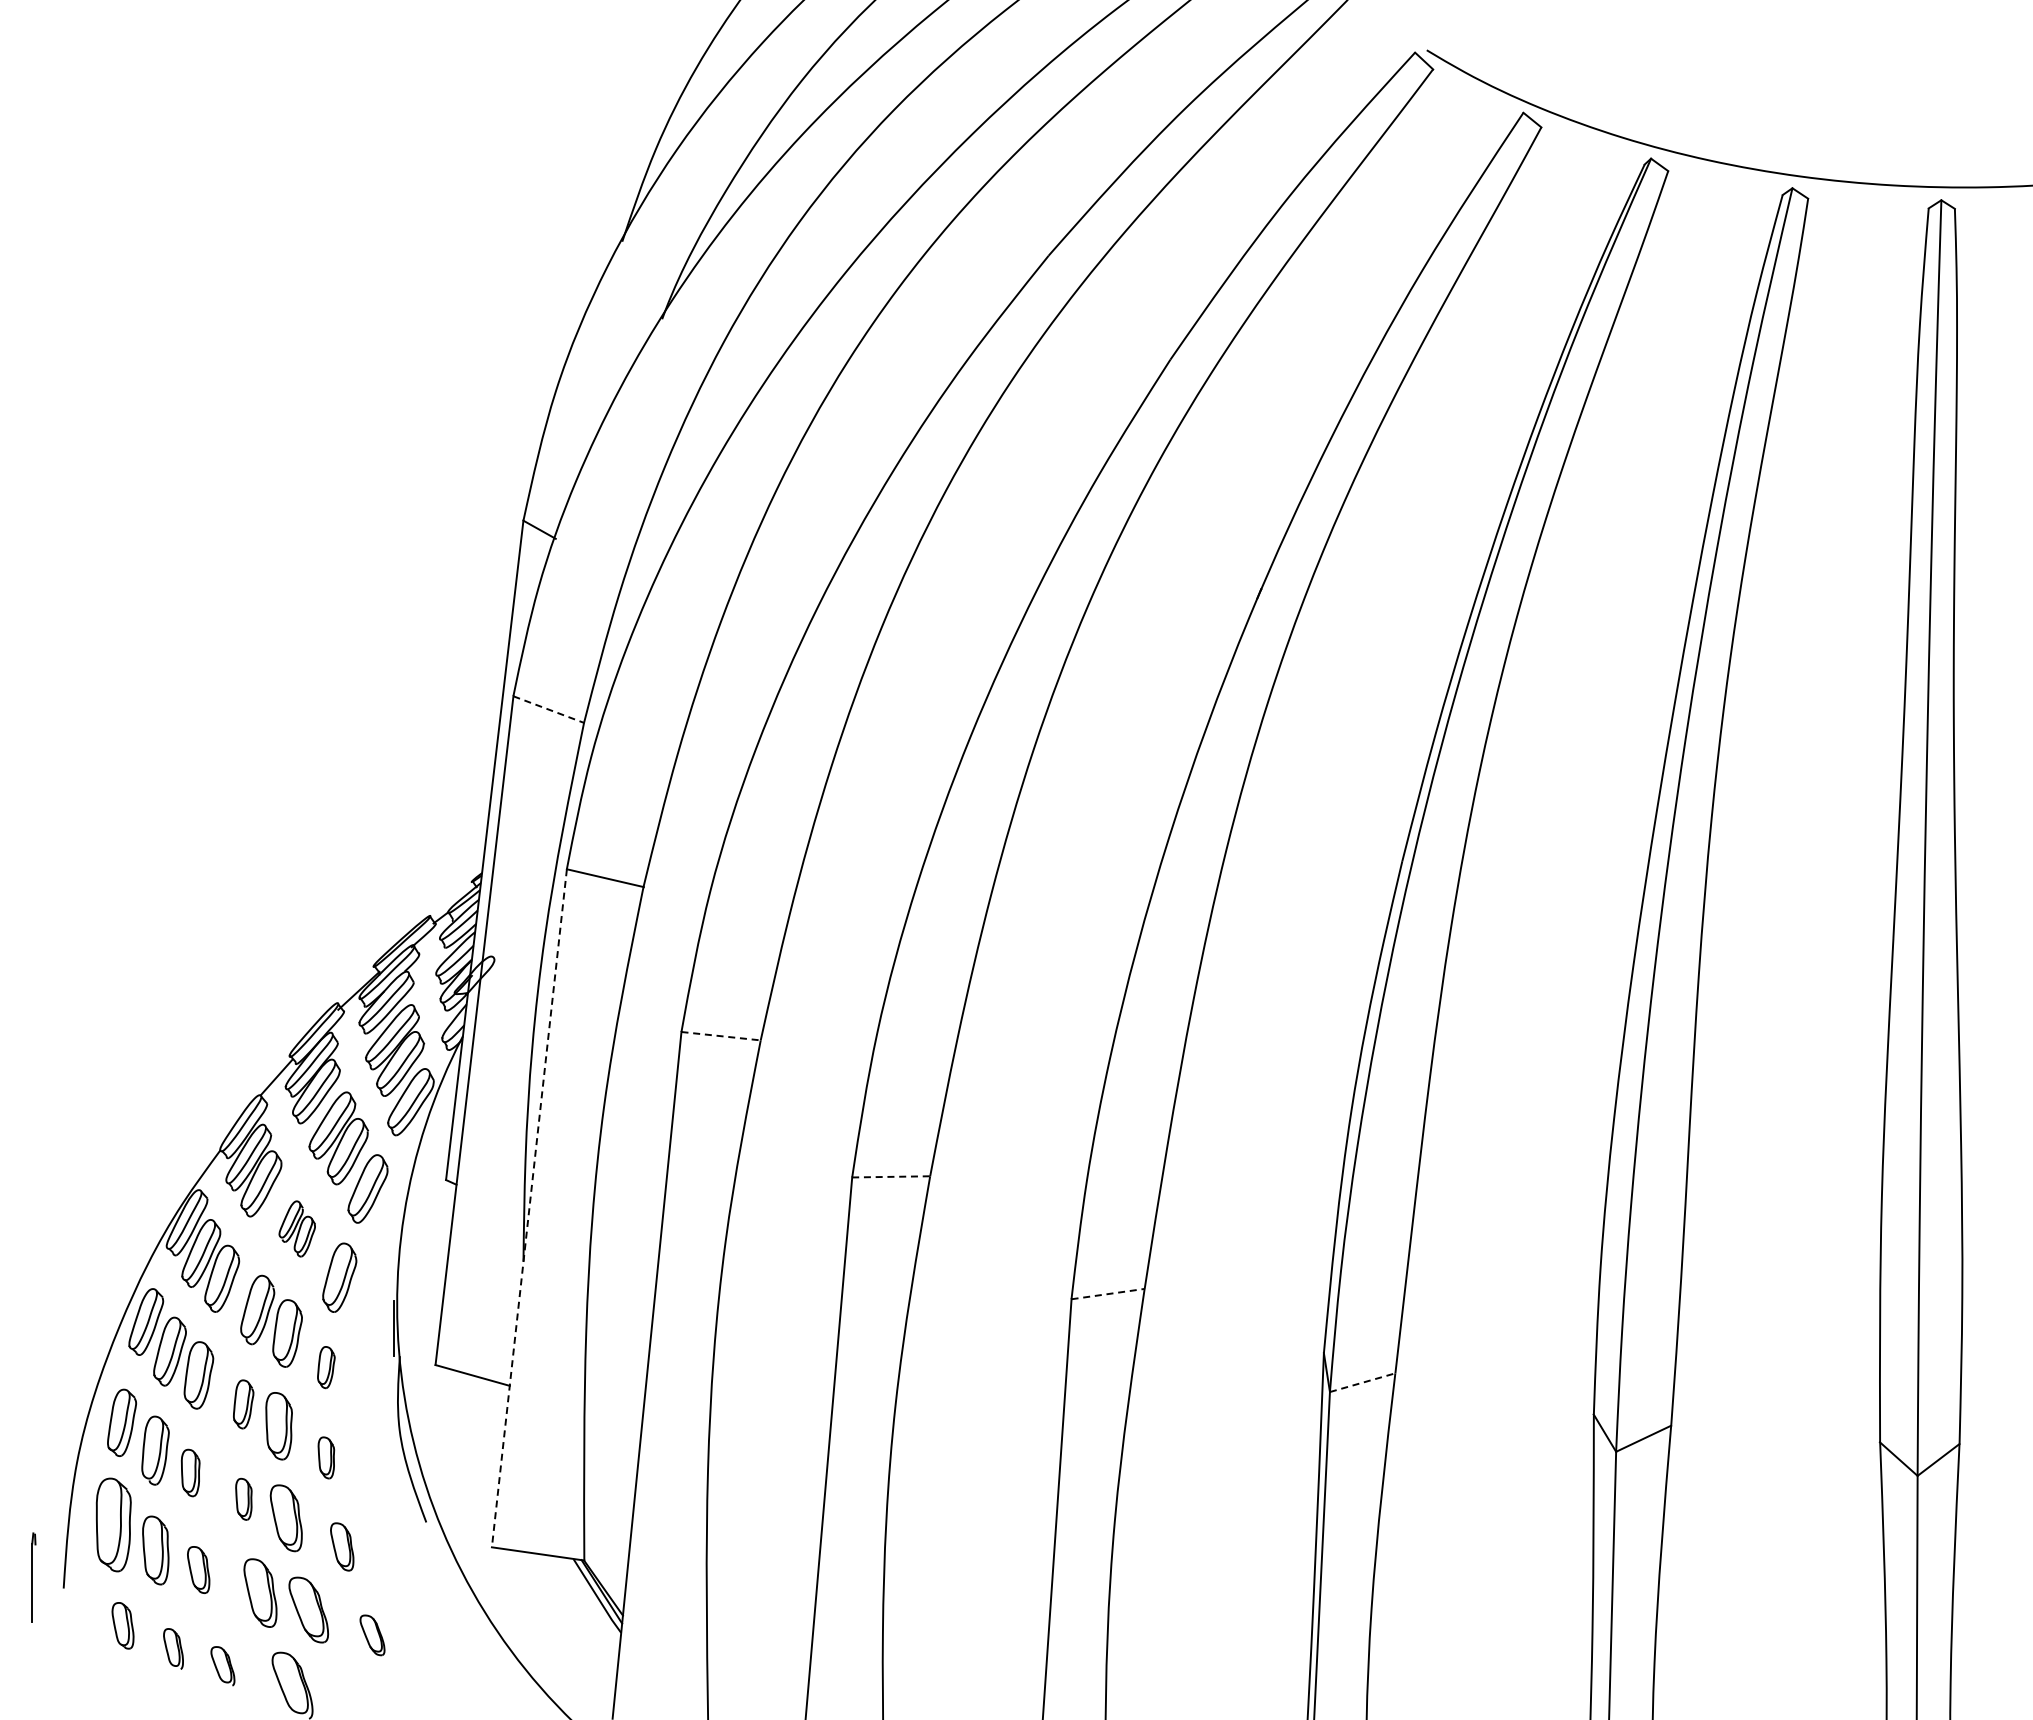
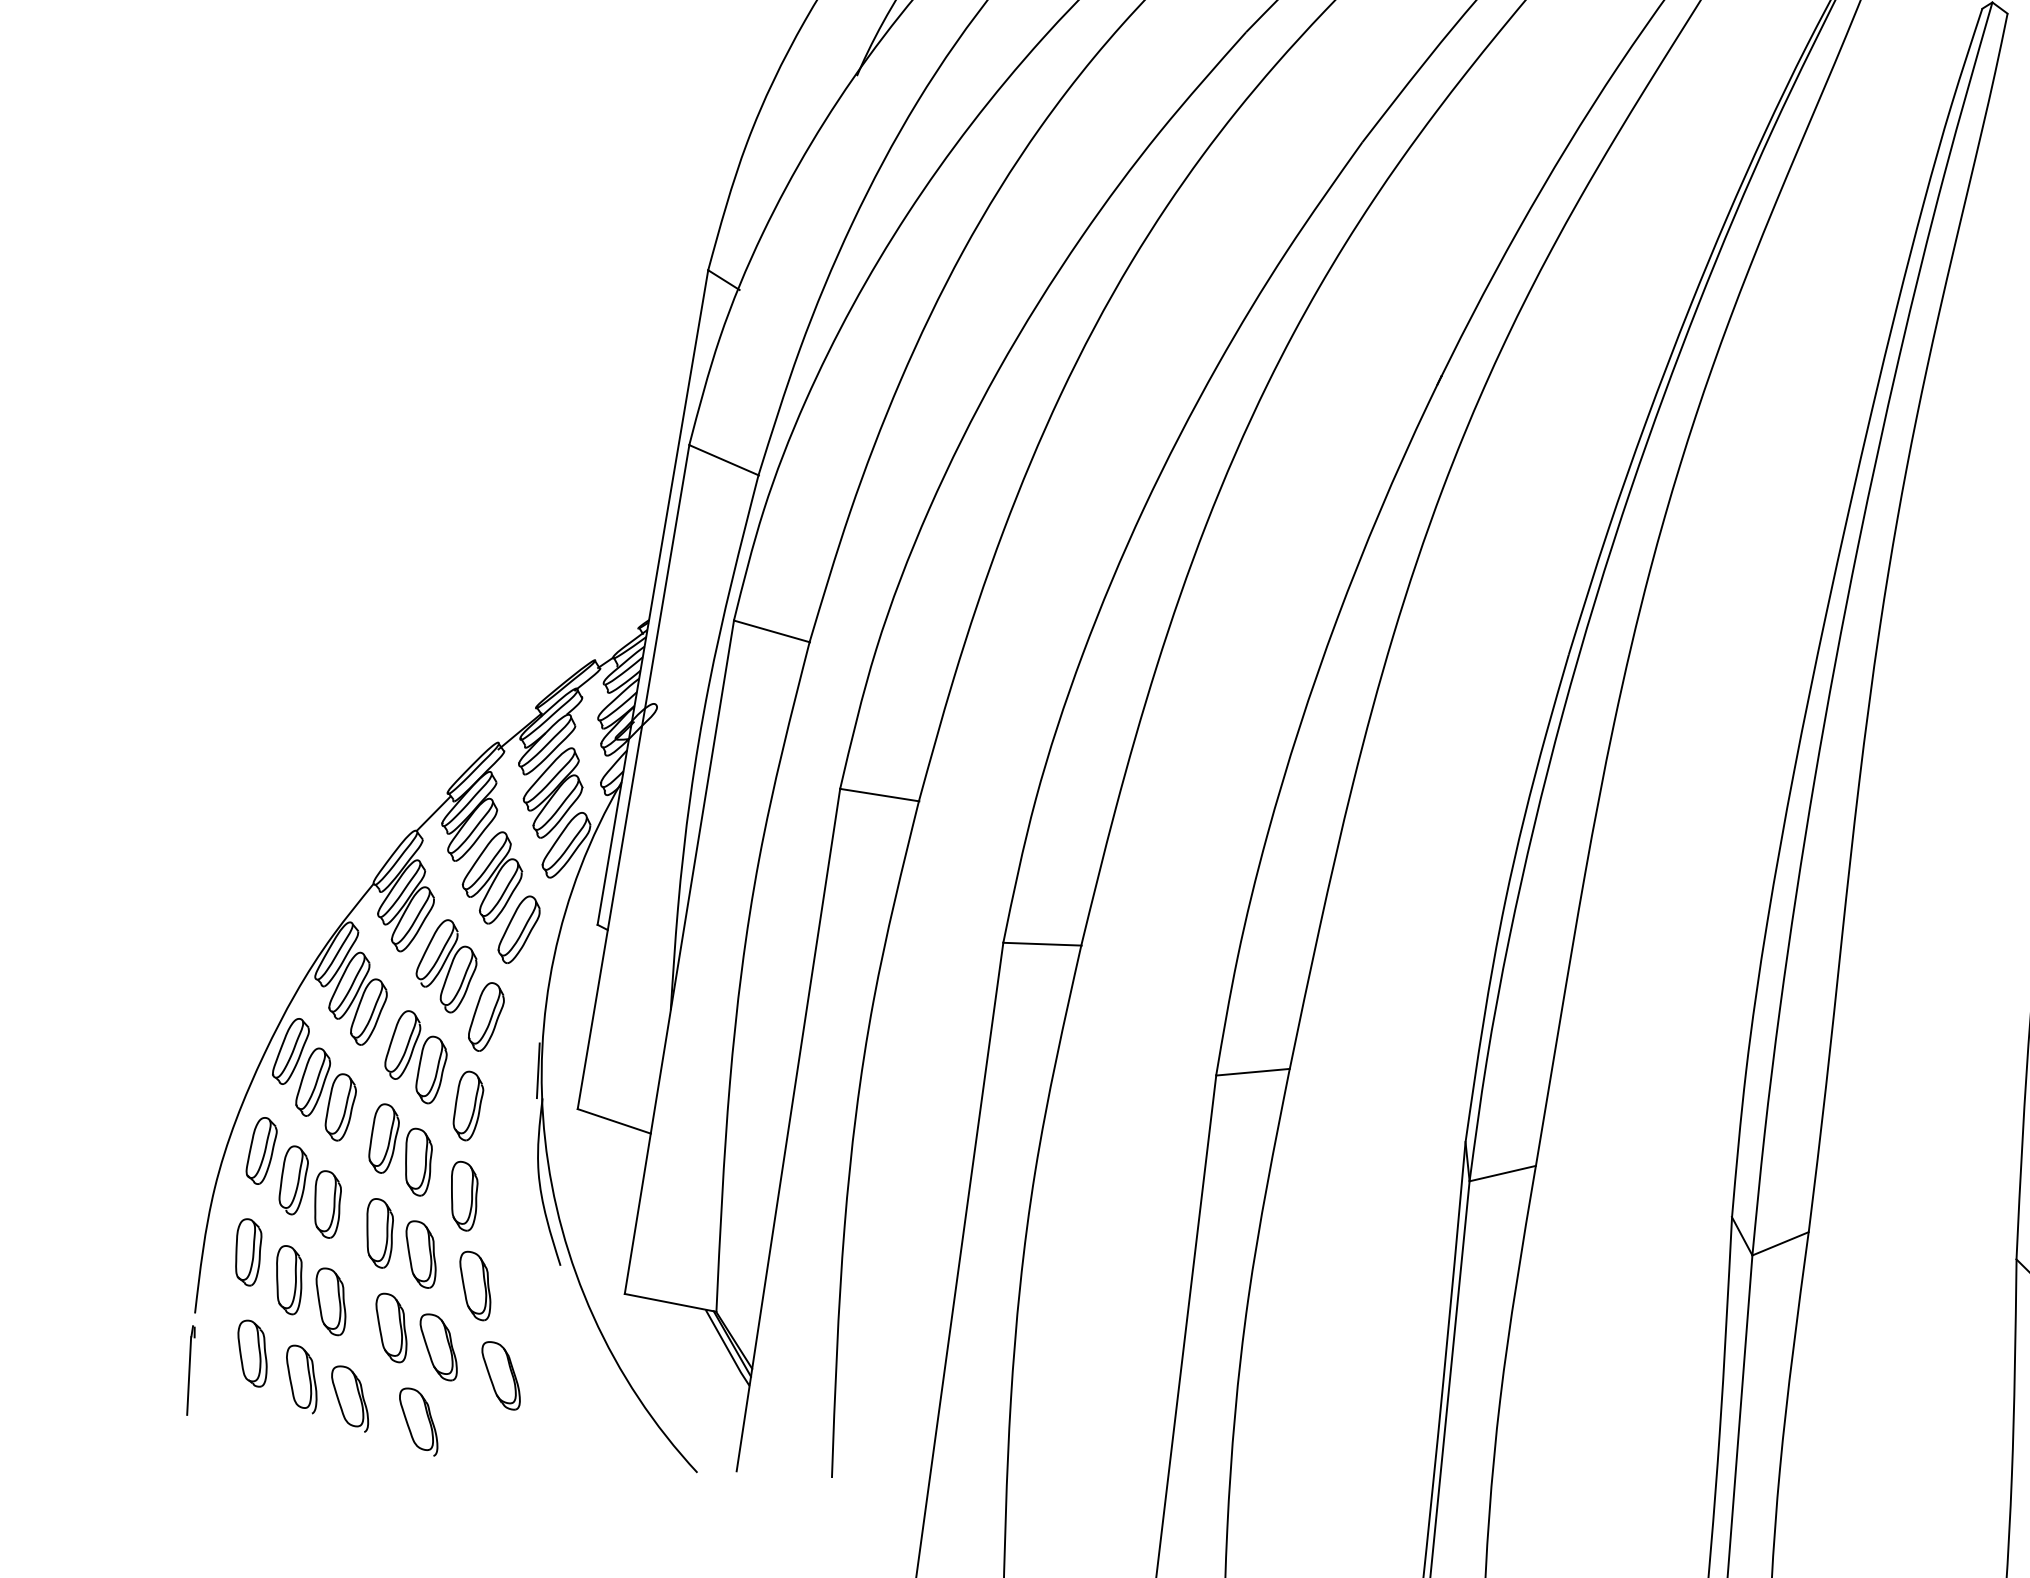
line: (548, 709) -> (723, 460), dashed -> solid
line: (721, 1036) -> (879, 795), dashed -> solid
line: (891, 1176) -> (1042, 943), dashed -> solid
line: (529, 1208) -> (679, 957), dashed -> solid
part: (296, 1228) -> (445, 965), size x1.67
line: (1108, 1294) -> (1253, 1072), dashed -> solid
part: (326, 1367) -> (468, 1106), size x1.67
line: (1363, 1382) -> (1503, 1173), dashed -> solid
part: (243, 1404) -> (383, 1138), size x1.43
part: (326, 1457) -> (464, 1195), size x1.67
part: (190, 1472) -> (327, 1203), size x1.43
part: (243, 1499) -> (379, 1233), size x1.67
part: (114, 1524) -> (249, 1252), size x0.71
part: (342, 1546) -> (475, 1285), size x1.43
part: (198, 1569) -> (330, 1301), size x1.43
part: (33, 1577) -> (190, 1370), moved
part: (122, 1625) -> (251, 1353), size x1.43
part: (372, 1635) -> (501, 1375), size x1.67
part: (173, 1648) -> (301, 1378), size x1.67
part: (222, 1666) -> (349, 1399), size x1.67

